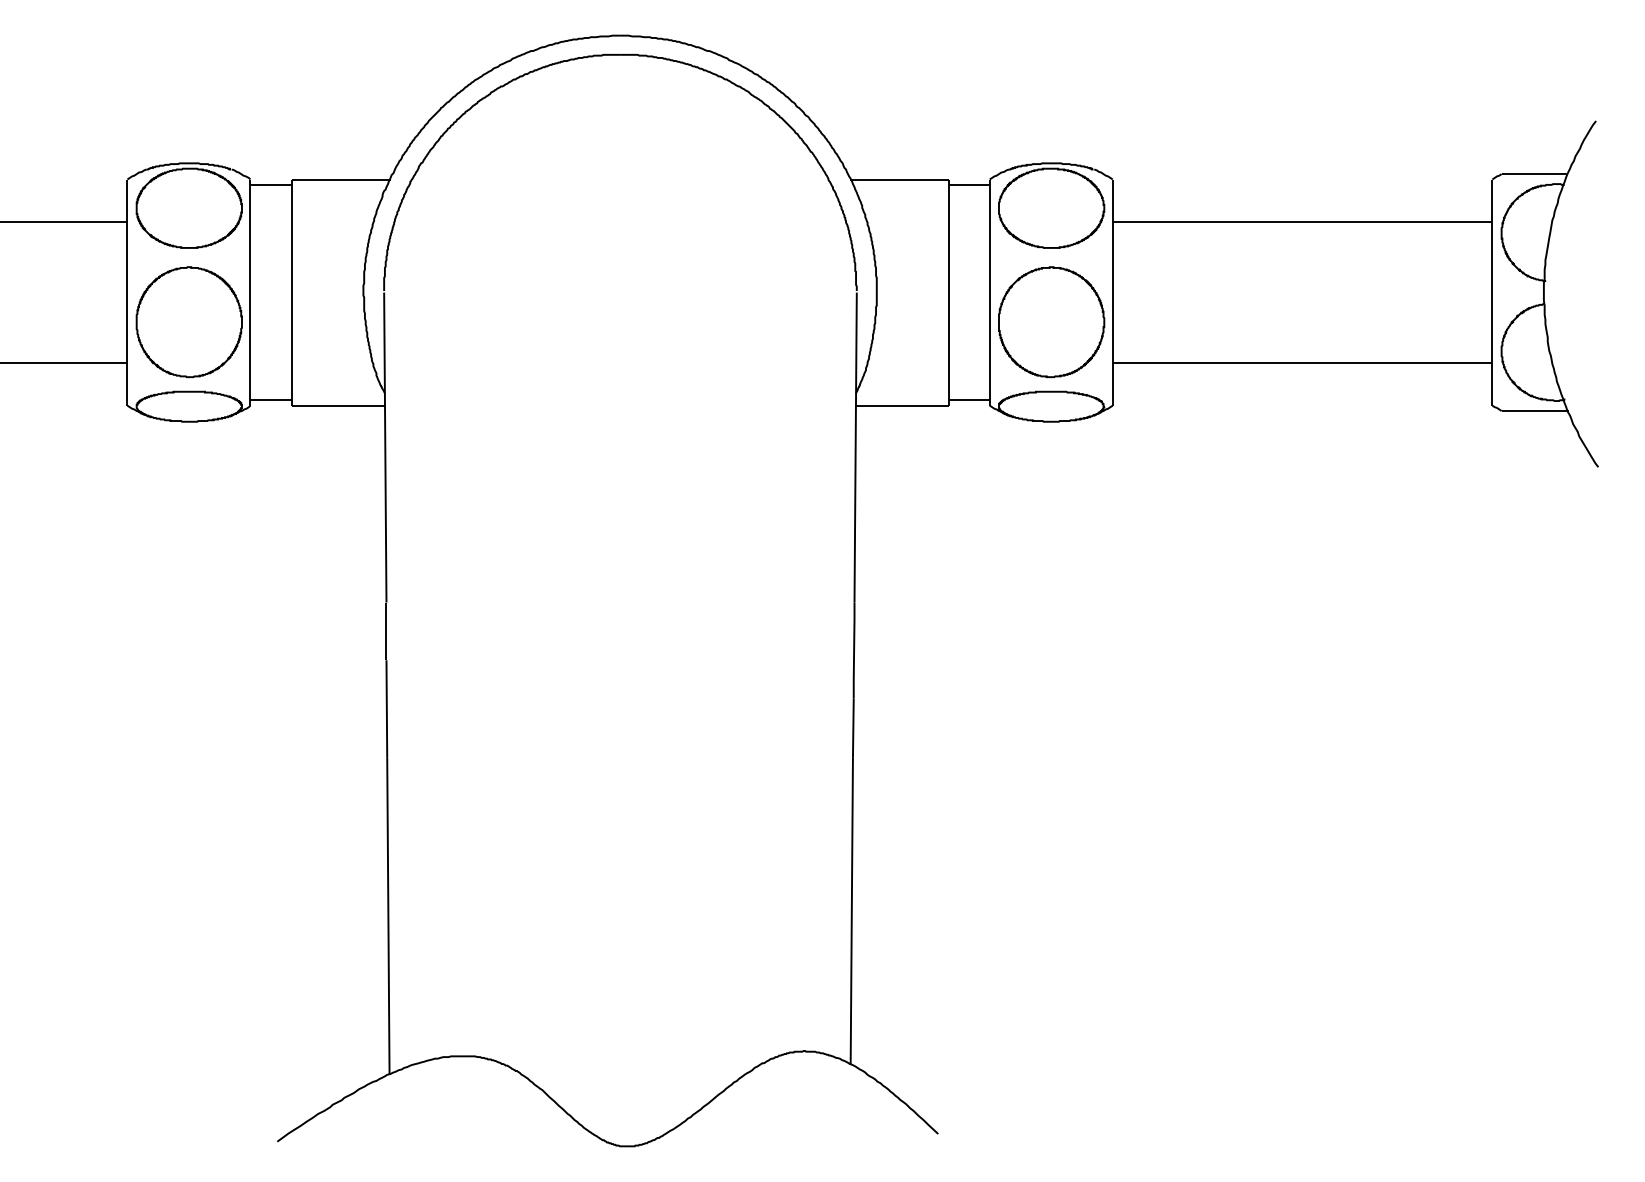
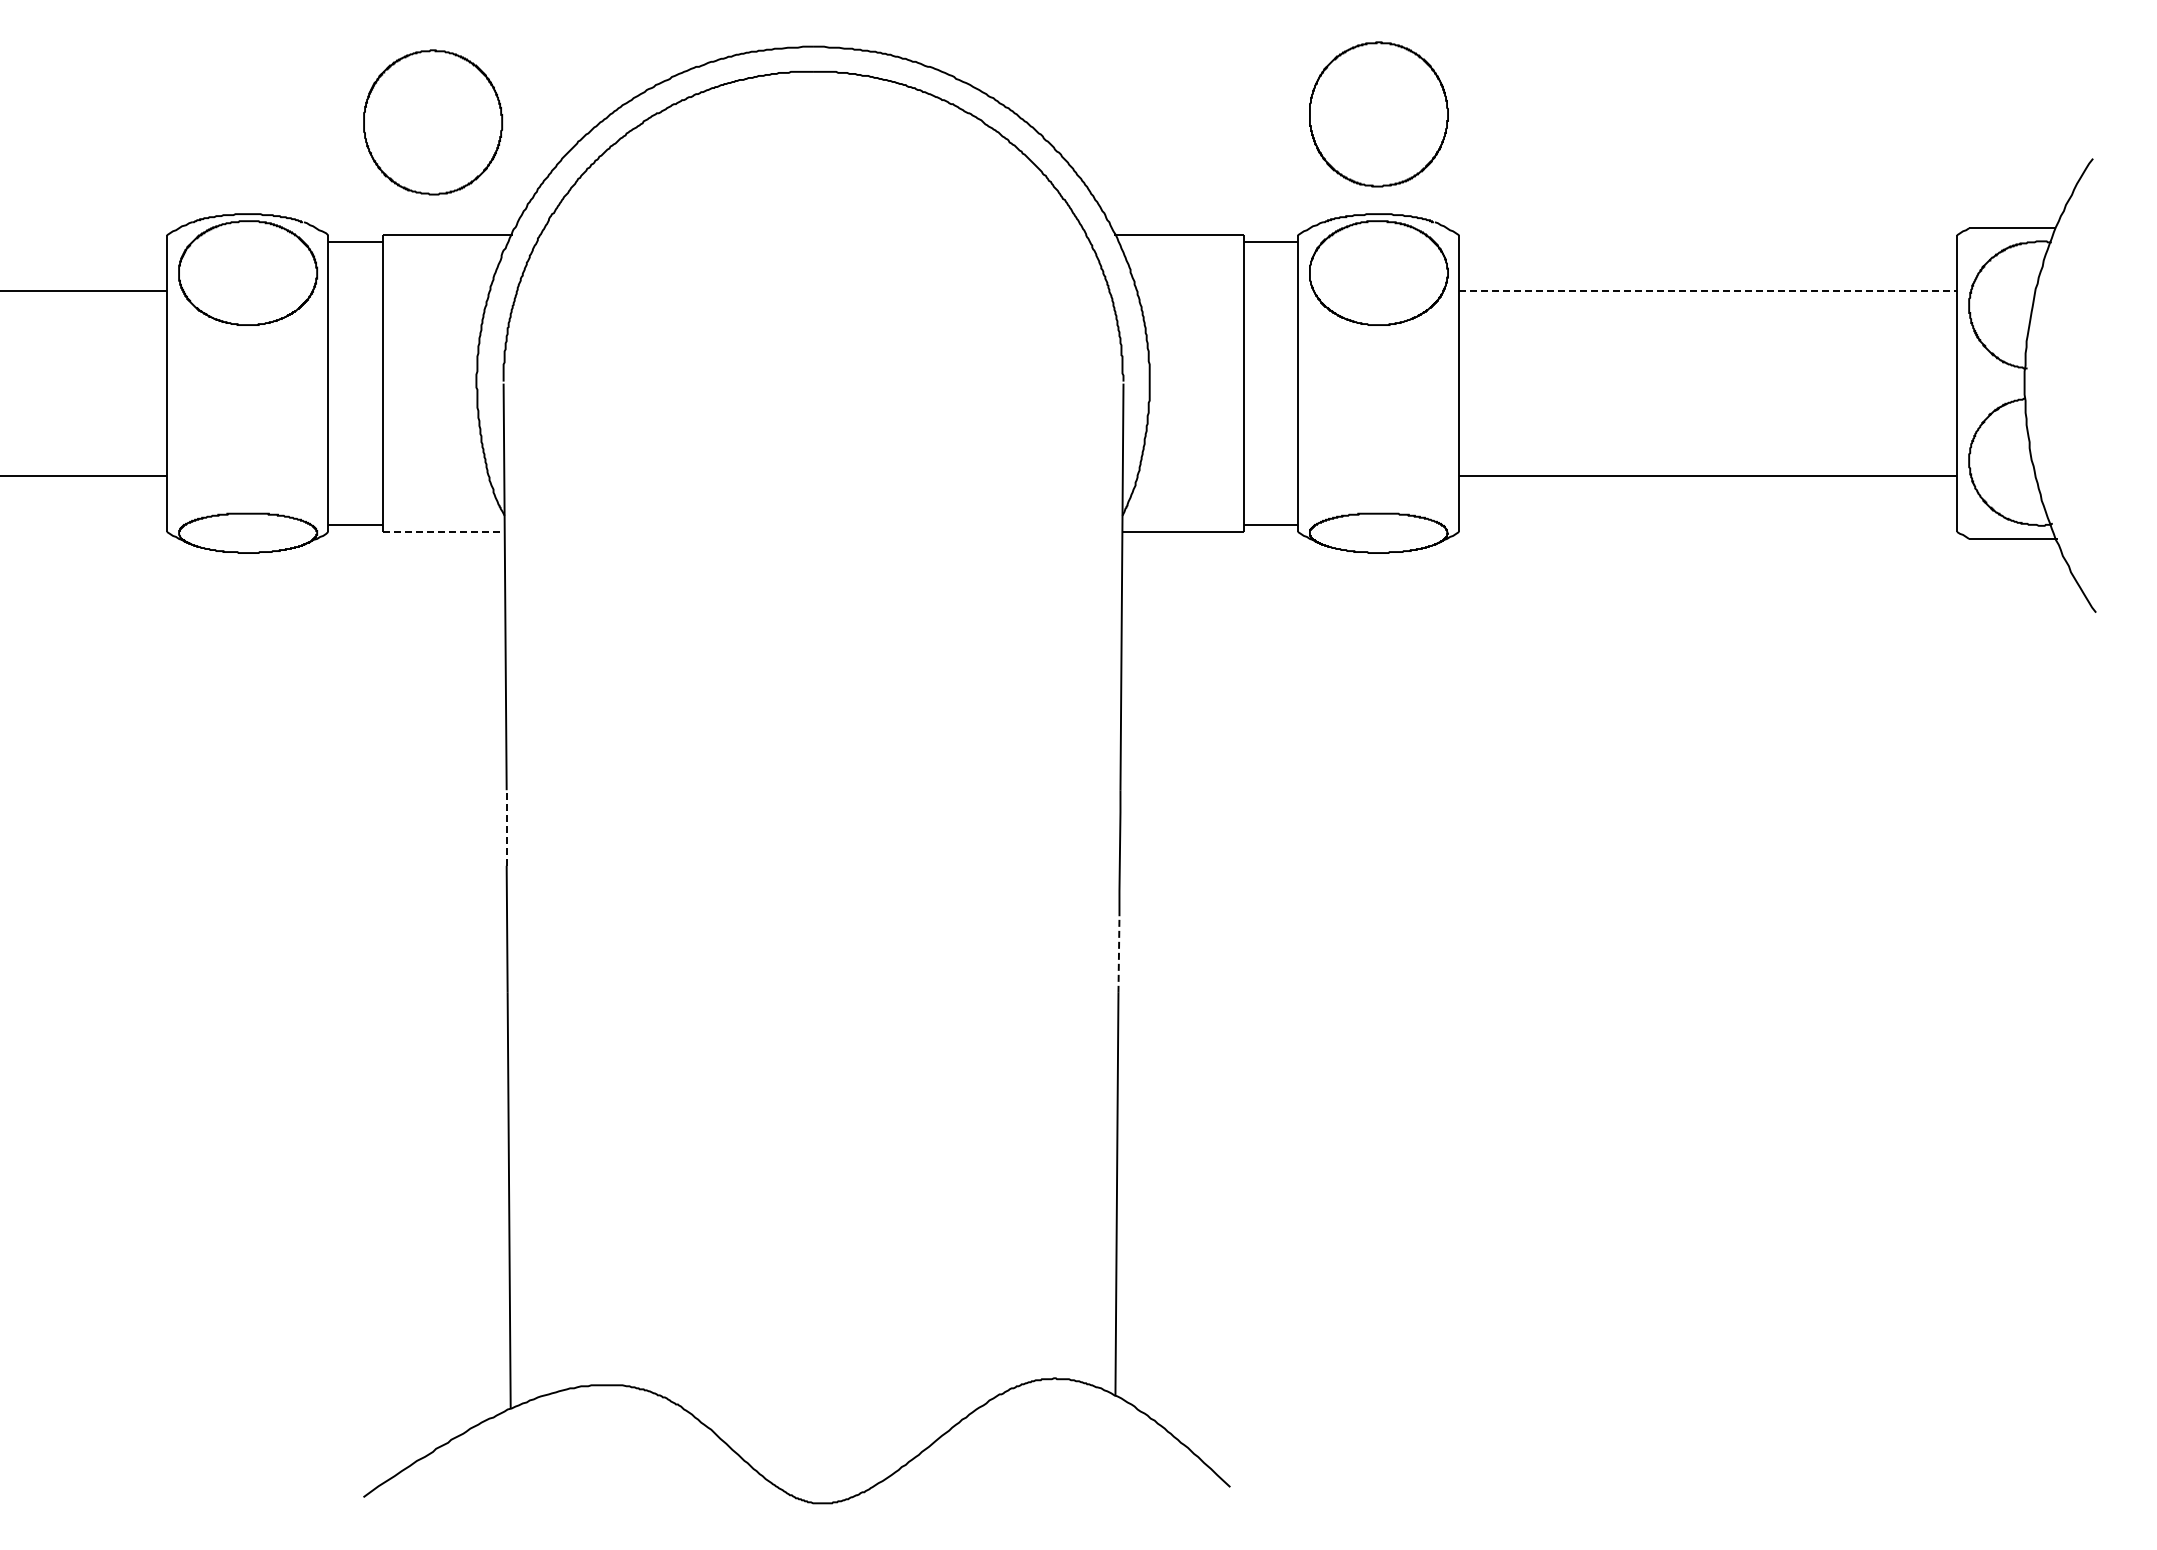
line: (1302, 221) -> (1708, 290), solid -> dashed
part: (189, 322) -> (433, 122), moved
part: (1051, 322) -> (1378, 114), moved
line: (338, 405) -> (443, 531), solid -> dashed
line: (386, 631) -> (506, 827), solid -> dashed
line: (853, 727) -> (1118, 954), solid -> dashed

